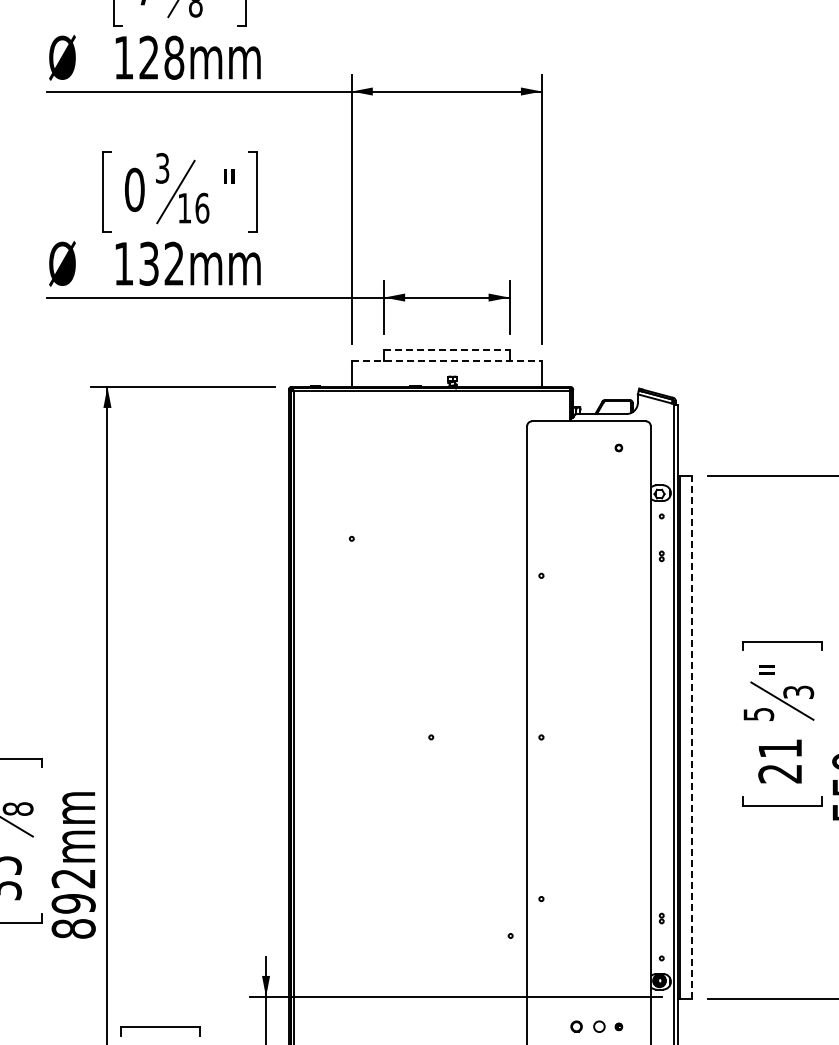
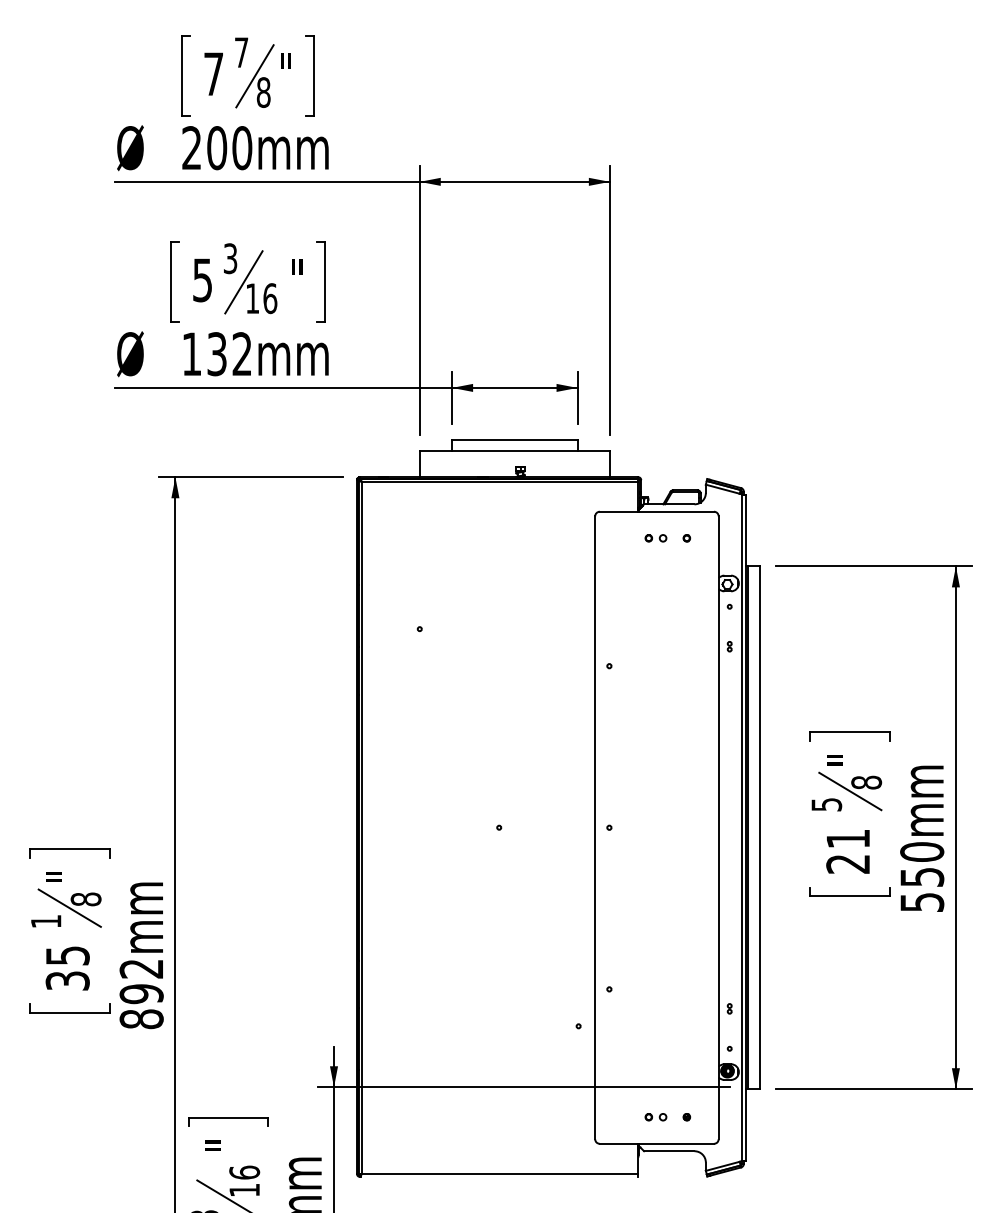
text: (149, 58) -> (217, 148), 128mm -> 200mm
text: (134, 190) -> (202, 280), 0 -> 5
line: (446, 350) -> (514, 440), dashed -> solid
line: (447, 360) -> (515, 450), dashed -> solid
part: (587, 448) -> (655, 538), added
text: (798, 692) -> (866, 782), 3 -> 8
line: (692, 737) -> (760, 827), dashed -> solid
part: (587, 1027) -> (655, 1117), size x0.62

